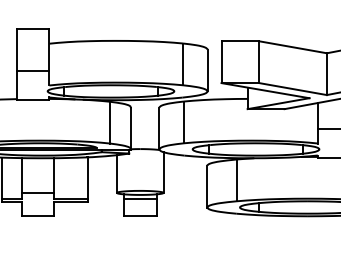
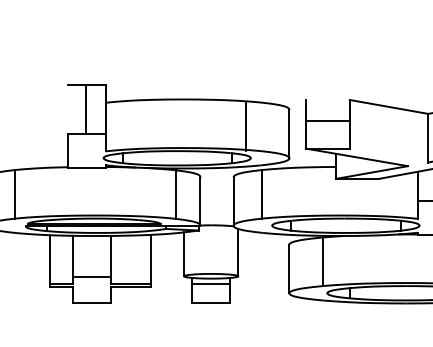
line: (240, 41) -> (327, 121), moved
line: (16, 49) -> (85, 109), moved
line: (183, 64) -> (246, 126), moved
line: (292, 89) -> (388, 155), removed

